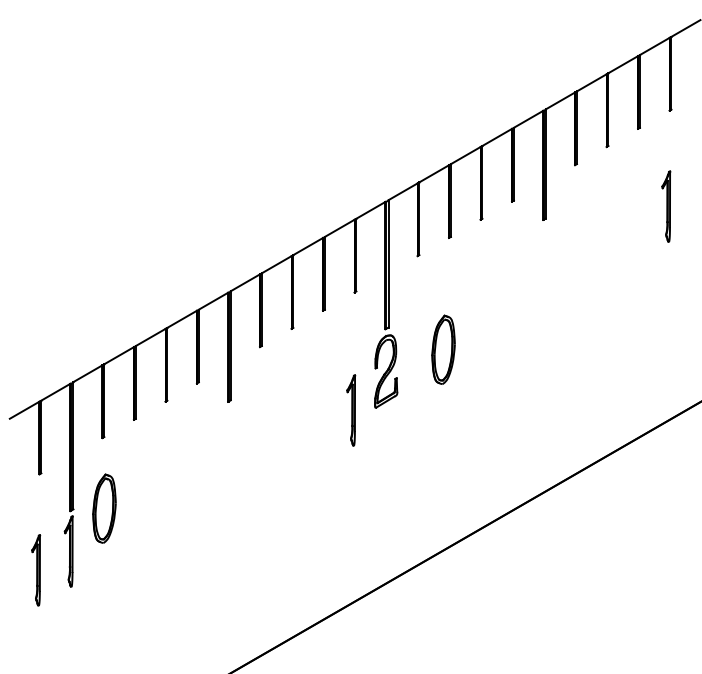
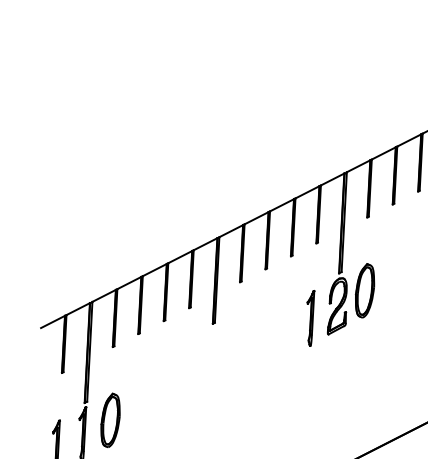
part: (443, 349) -> (364, 290), moved
part: (351, 410) -> (310, 318), moved
part: (104, 508) -> (110, 420), moved

